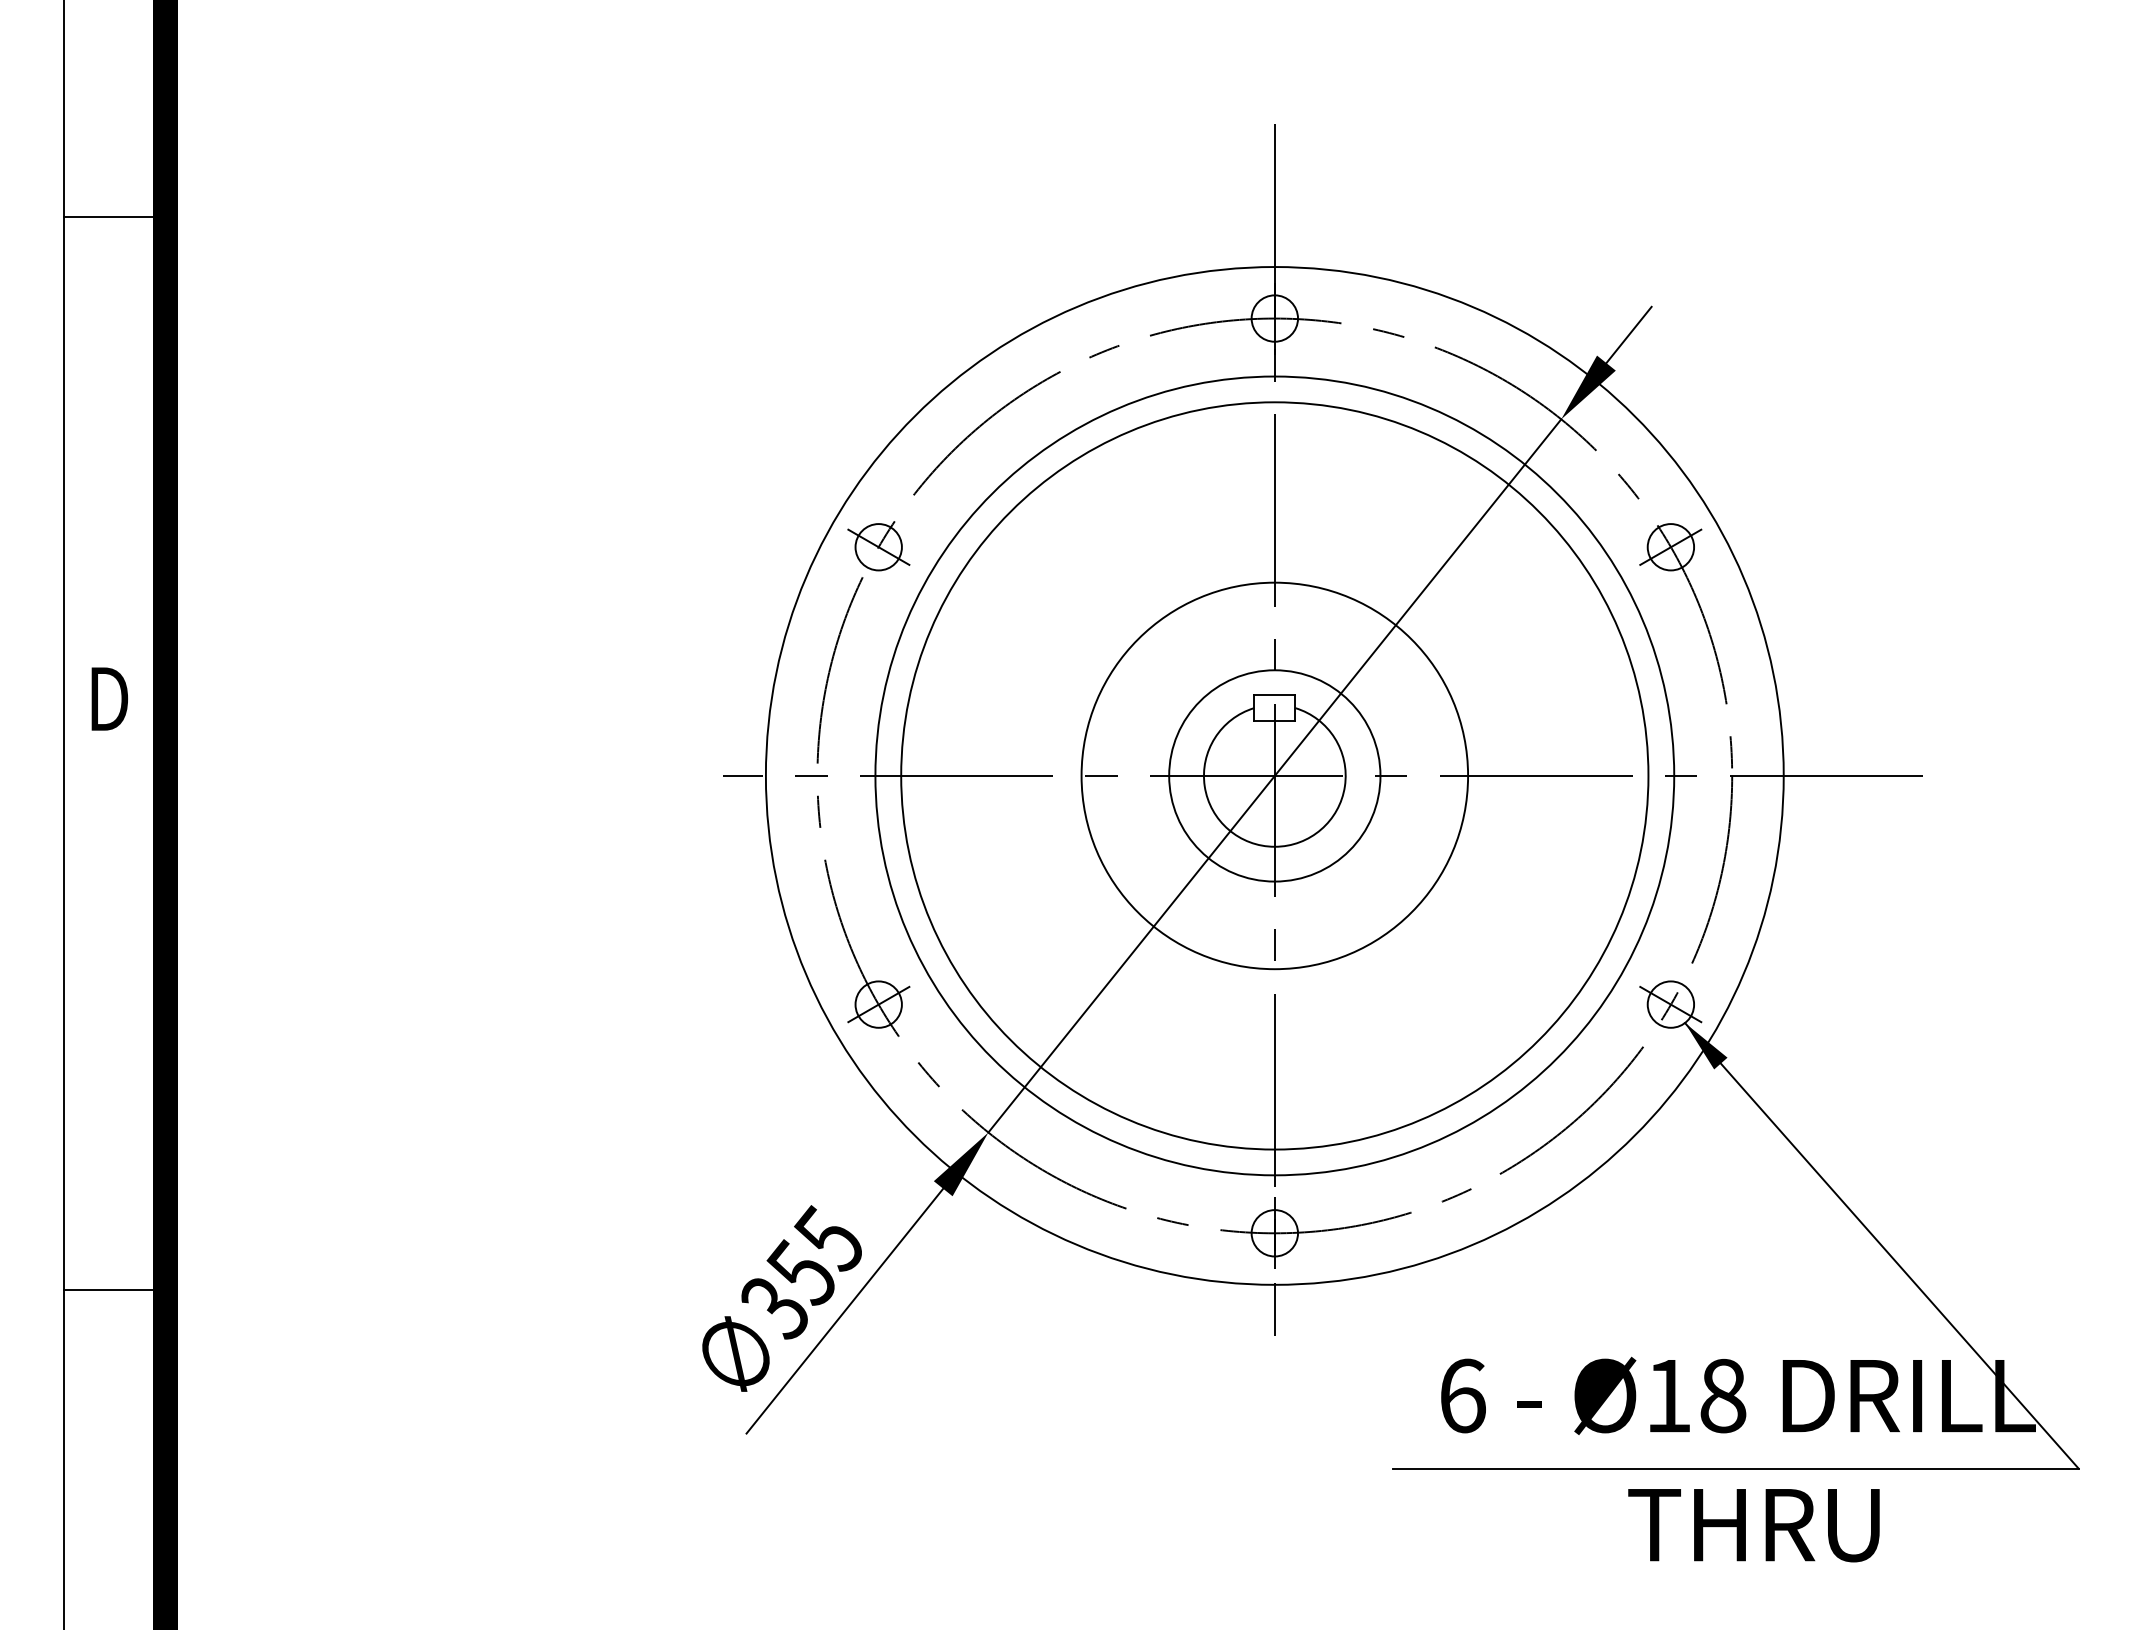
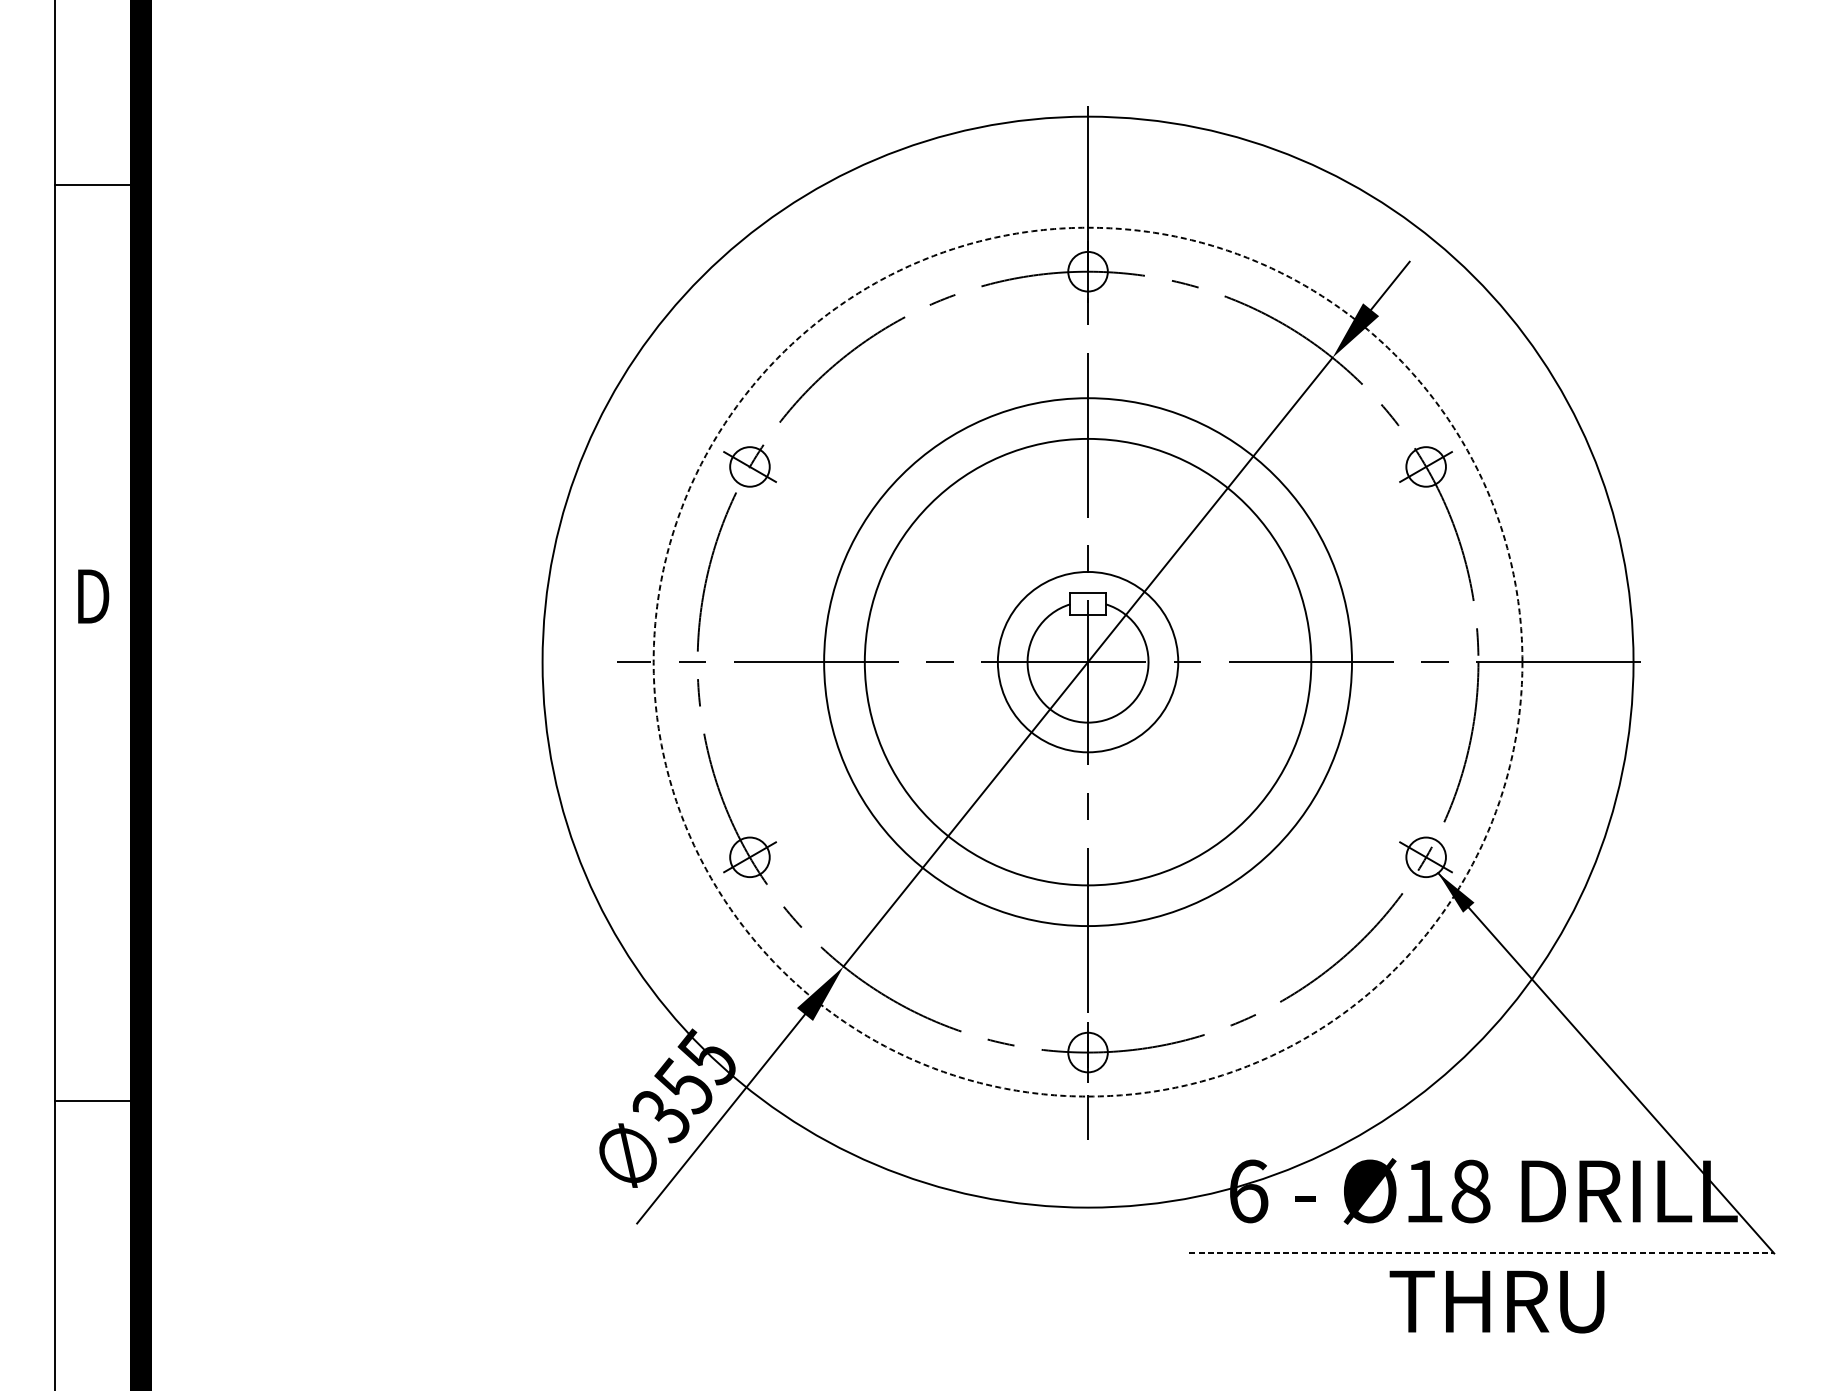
circle: (1274, 775) -> (1087, 661), size x0.7
circle: (1274, 775) -> (1087, 661), size x1.6
circle: (1274, 775) -> (1087, 661), size x1.6
circle: (1274, 775) -> (1087, 661), solid -> dashed
line: (1735, 1468) -> (1481, 1253), solid -> dashed

